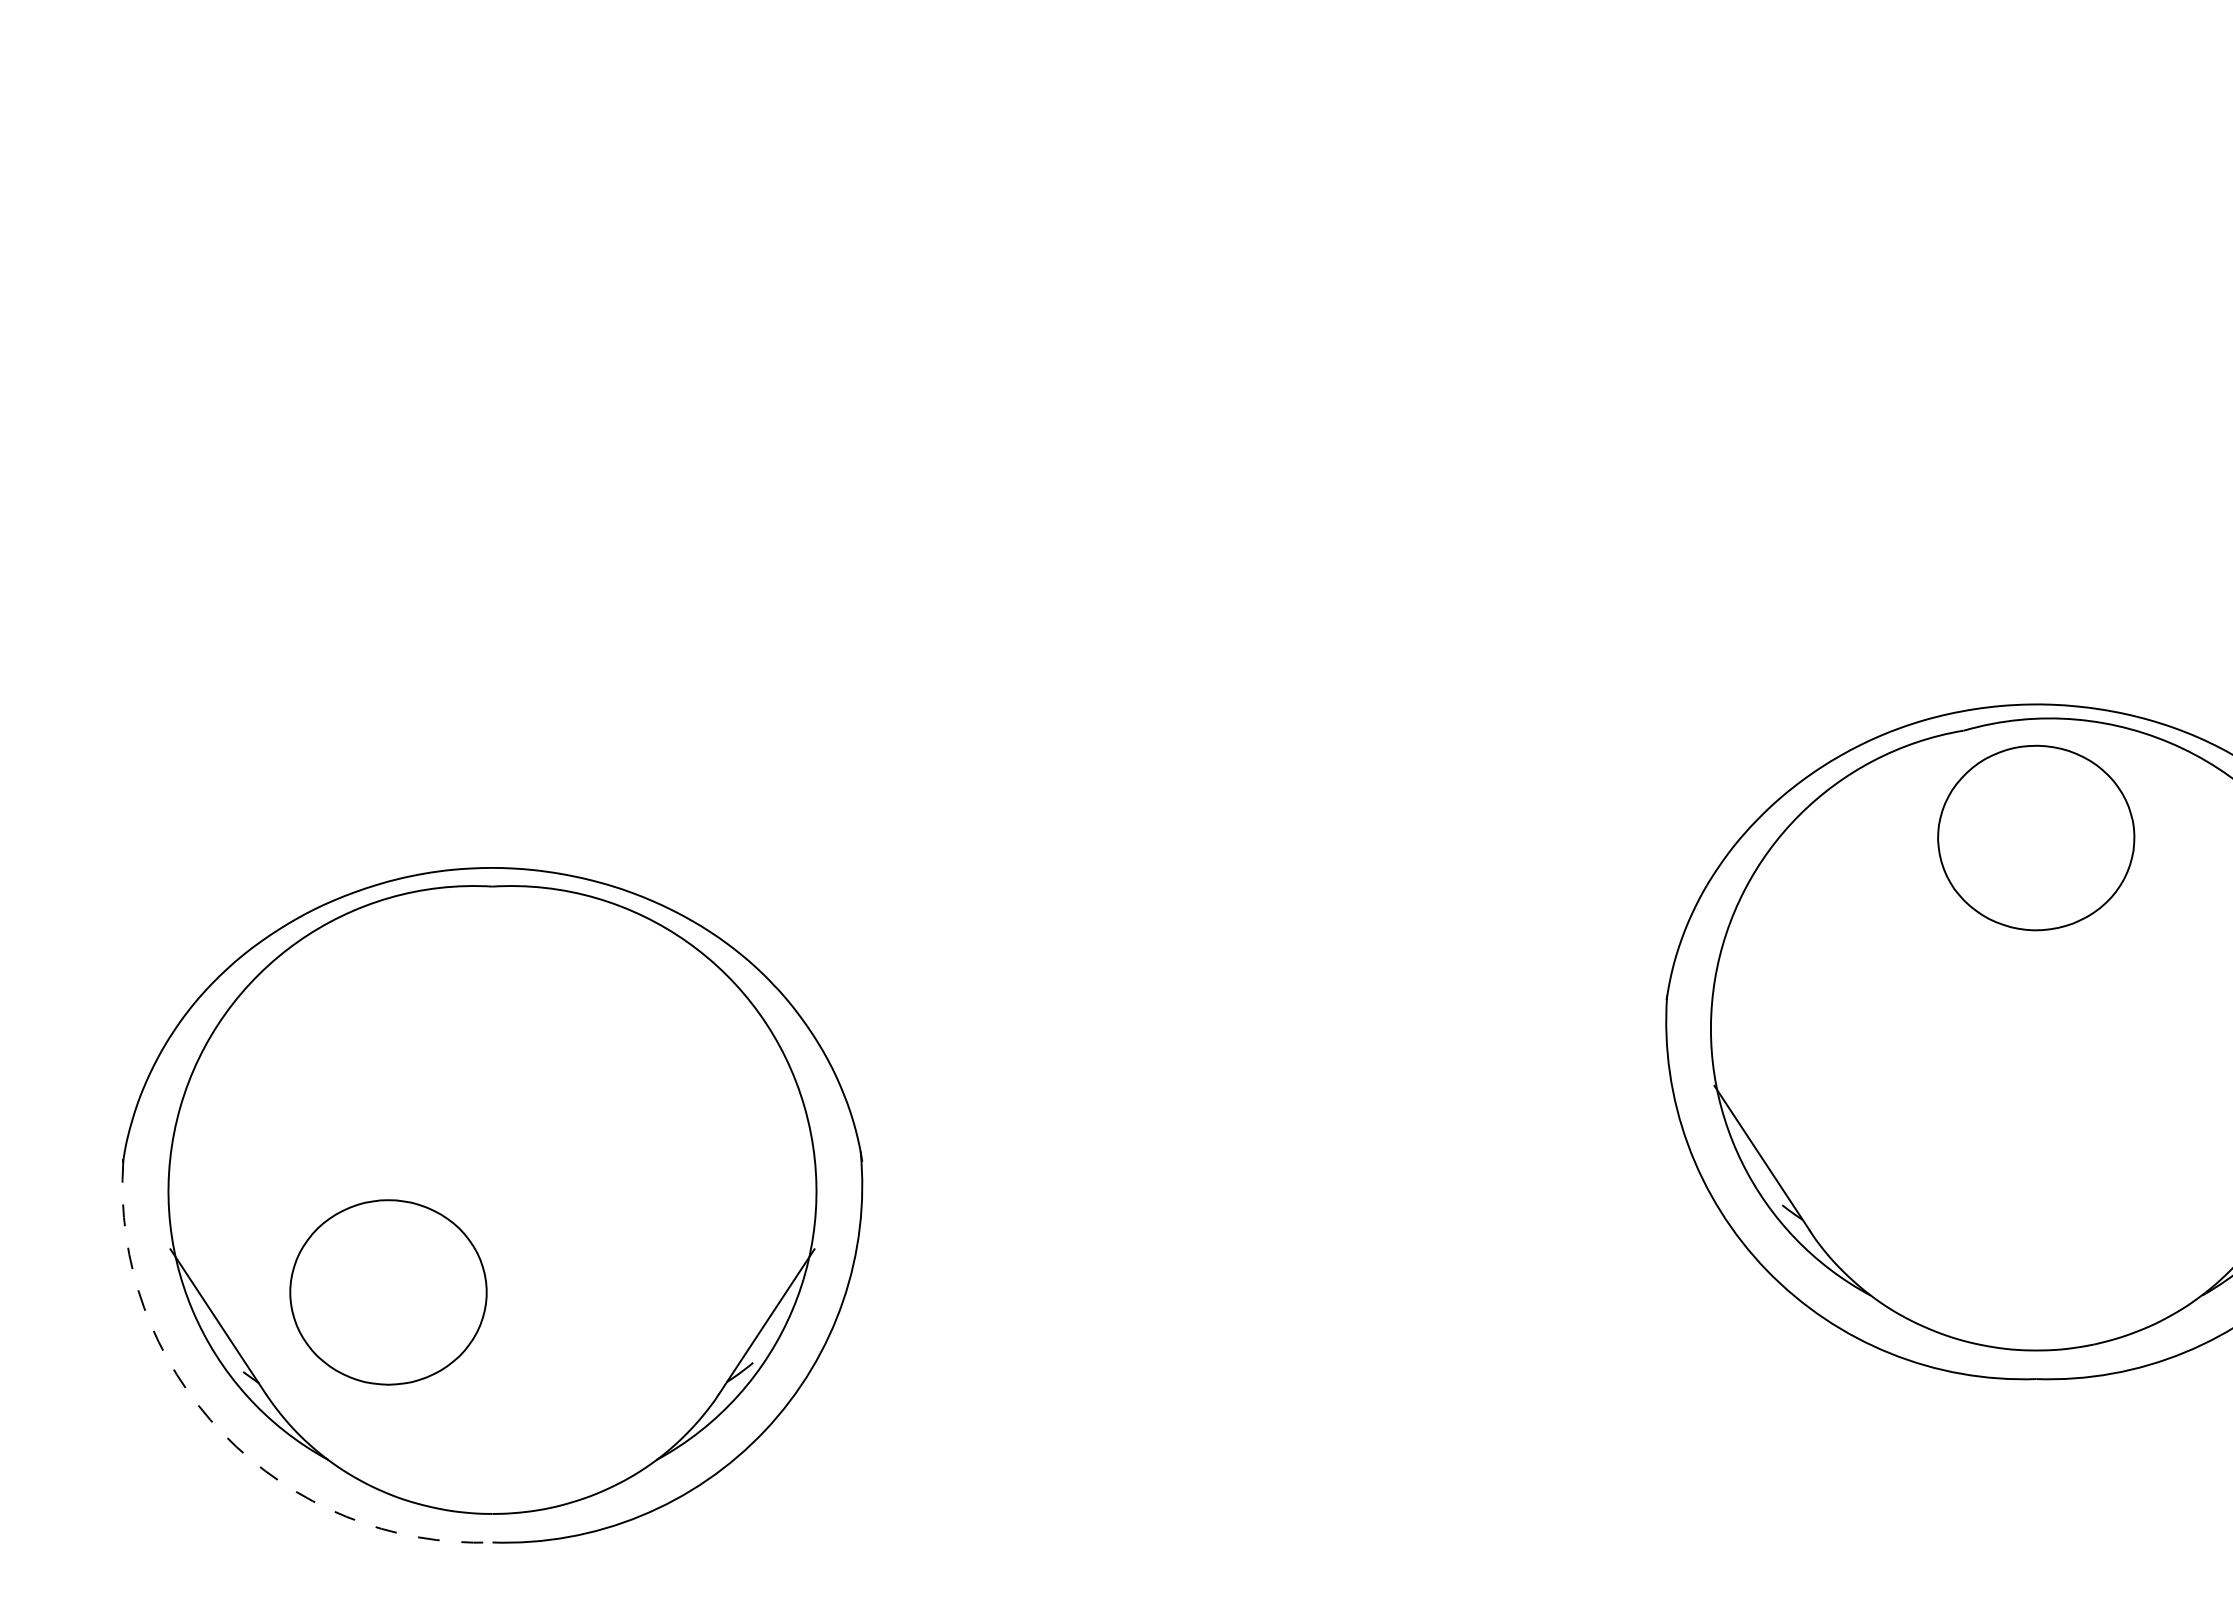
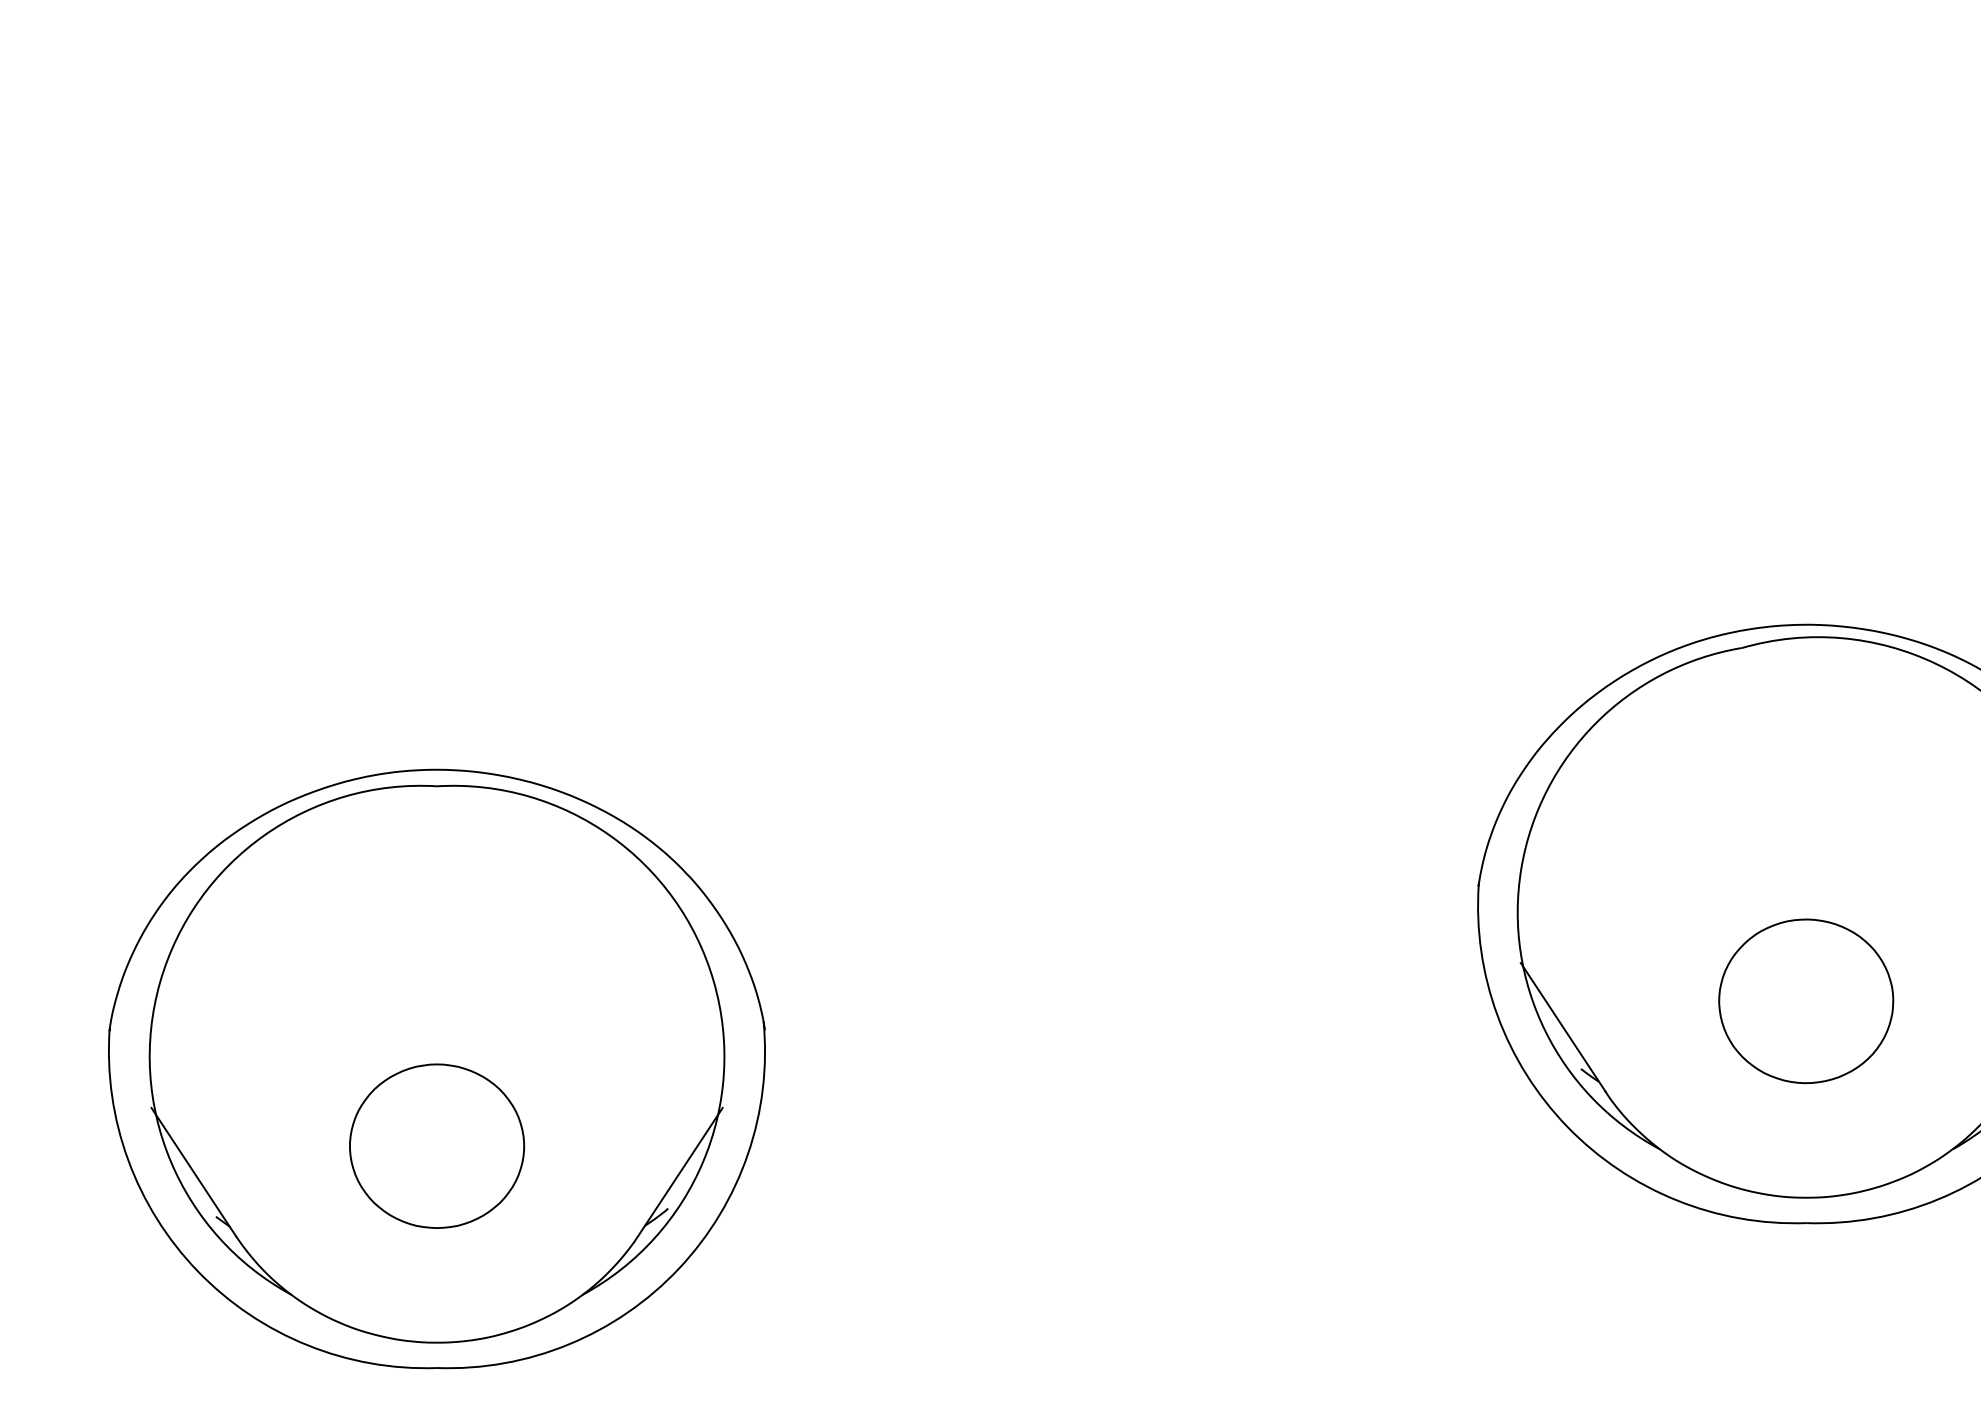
part: (2036, 837) -> (1806, 1000), moved
part: (388, 1292) -> (437, 1146), moved
arc: (223, 1433) -> (198, 1271), dashed -> solid

